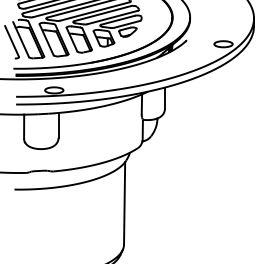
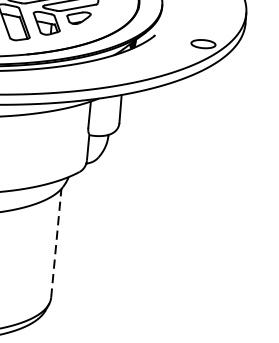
line: (124, 202) -> (56, 242), solid -> dashed

